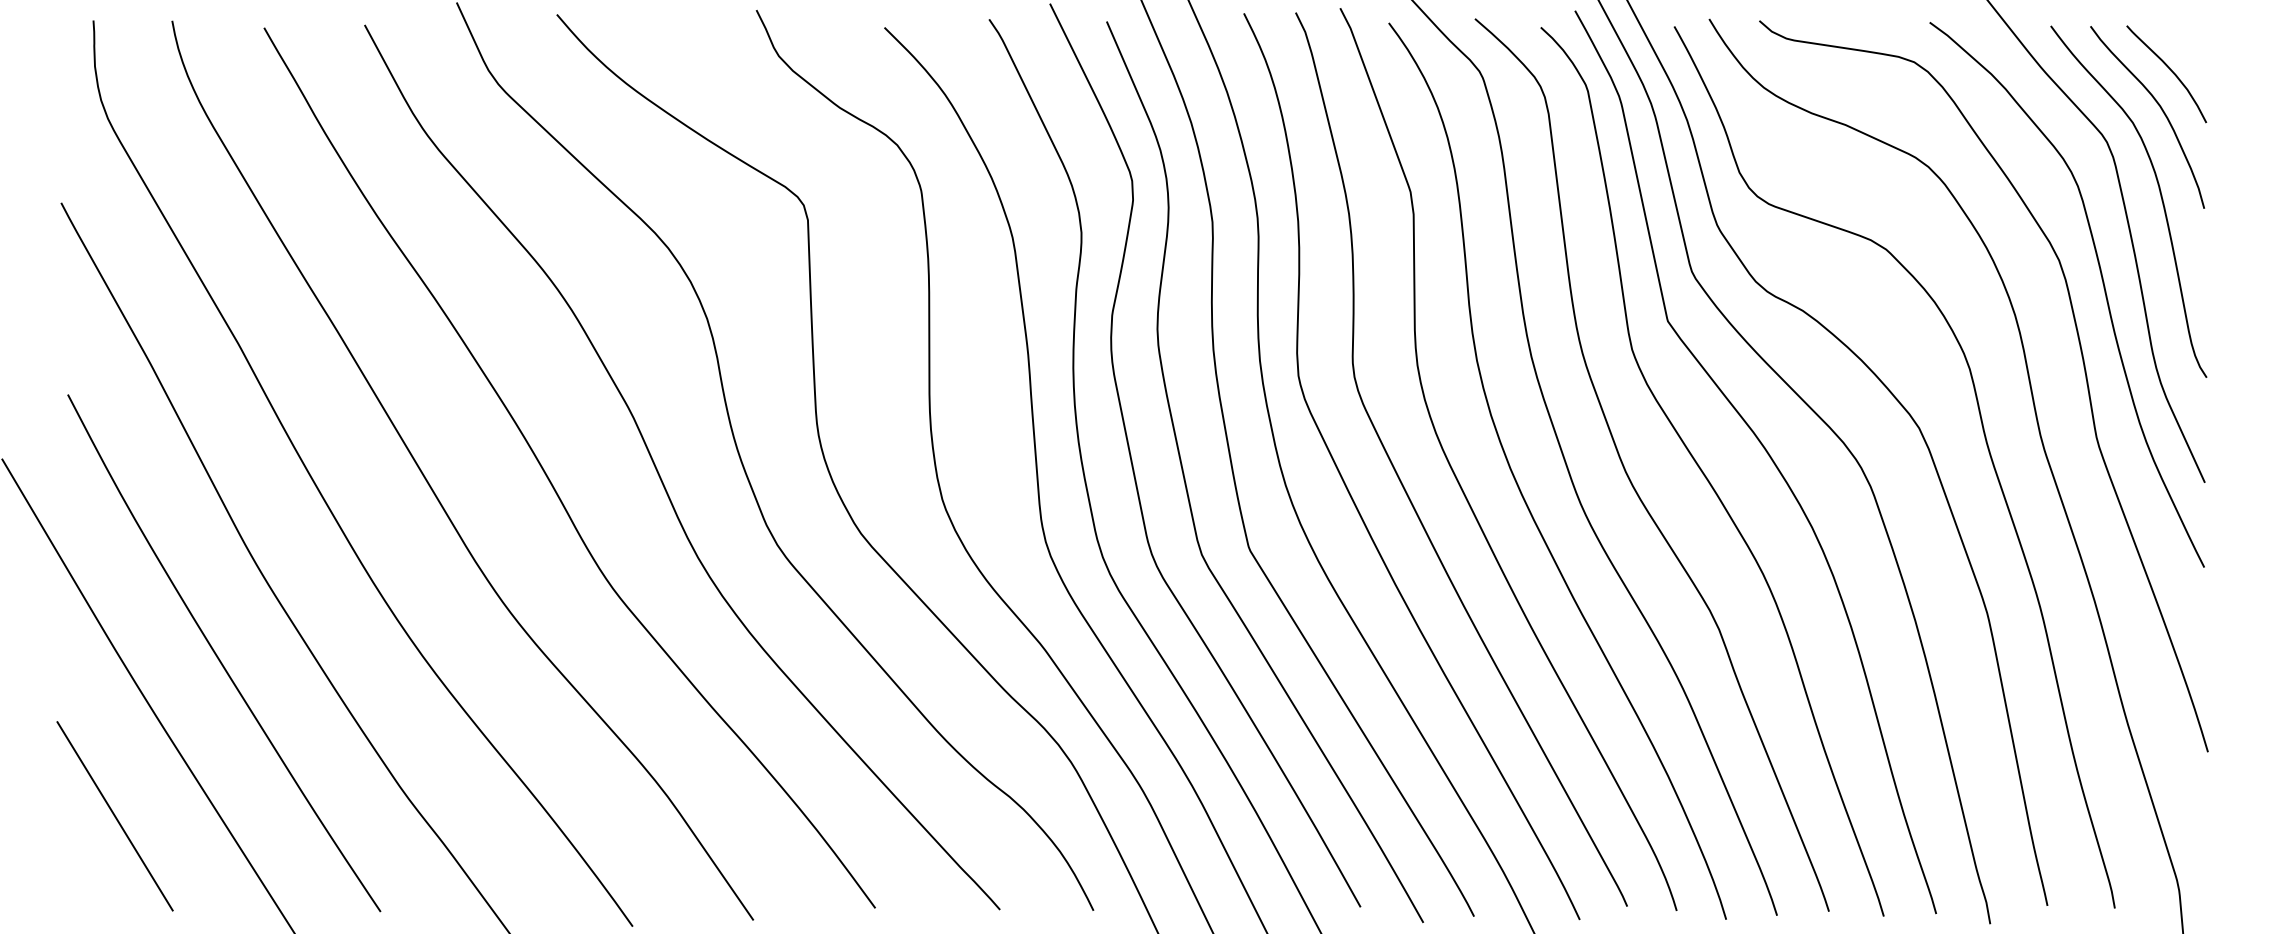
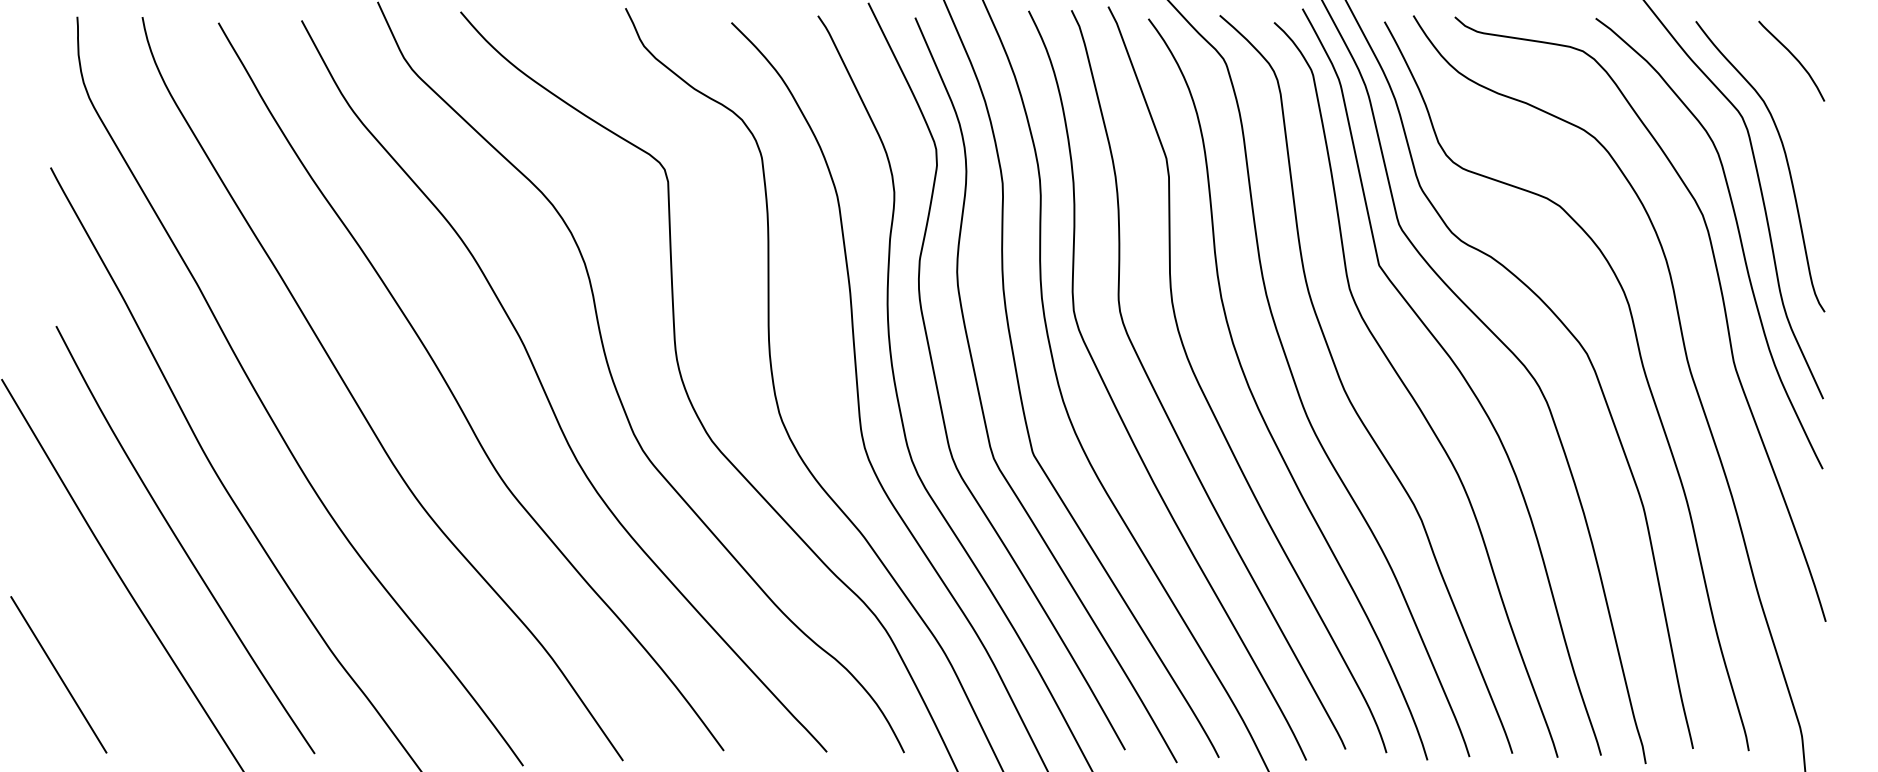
curve: (2159, 107) -> (1785, 88), removed
line: (114, 816) -> (58, 675), moved

